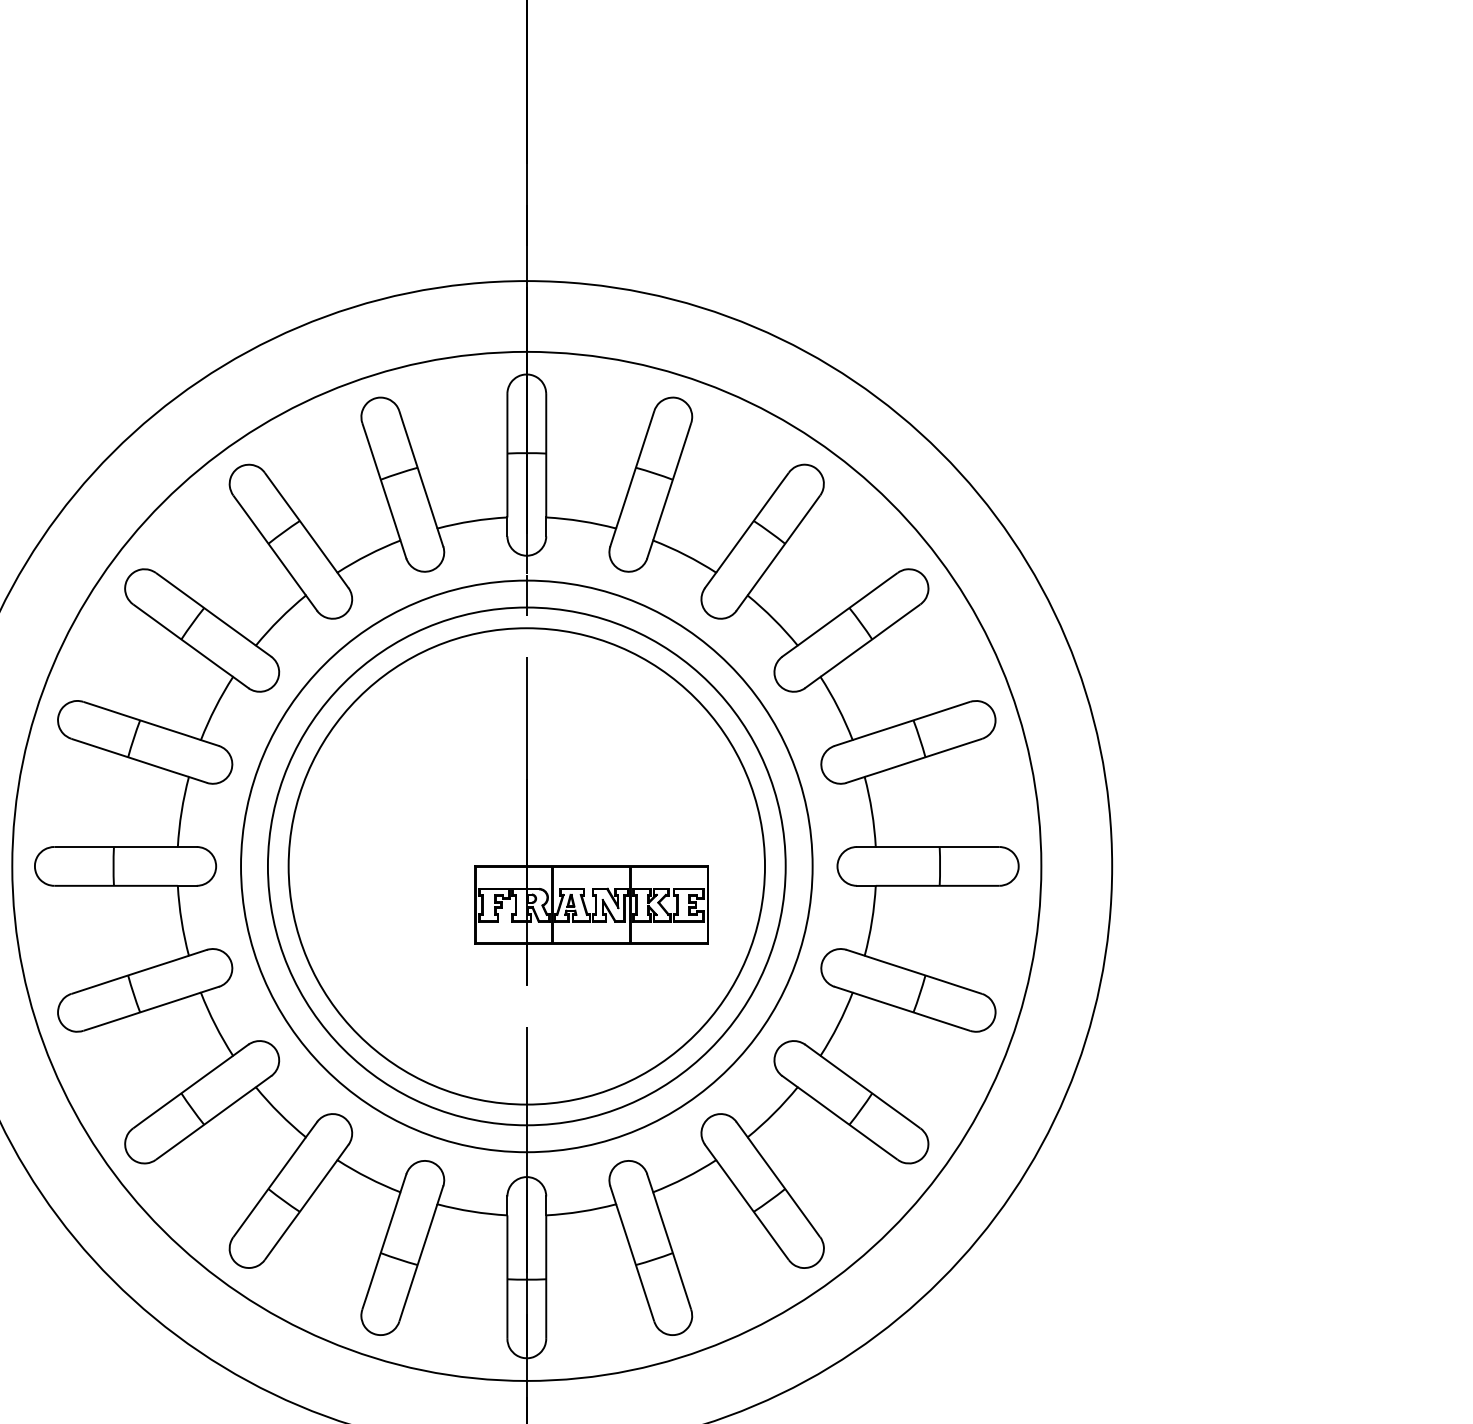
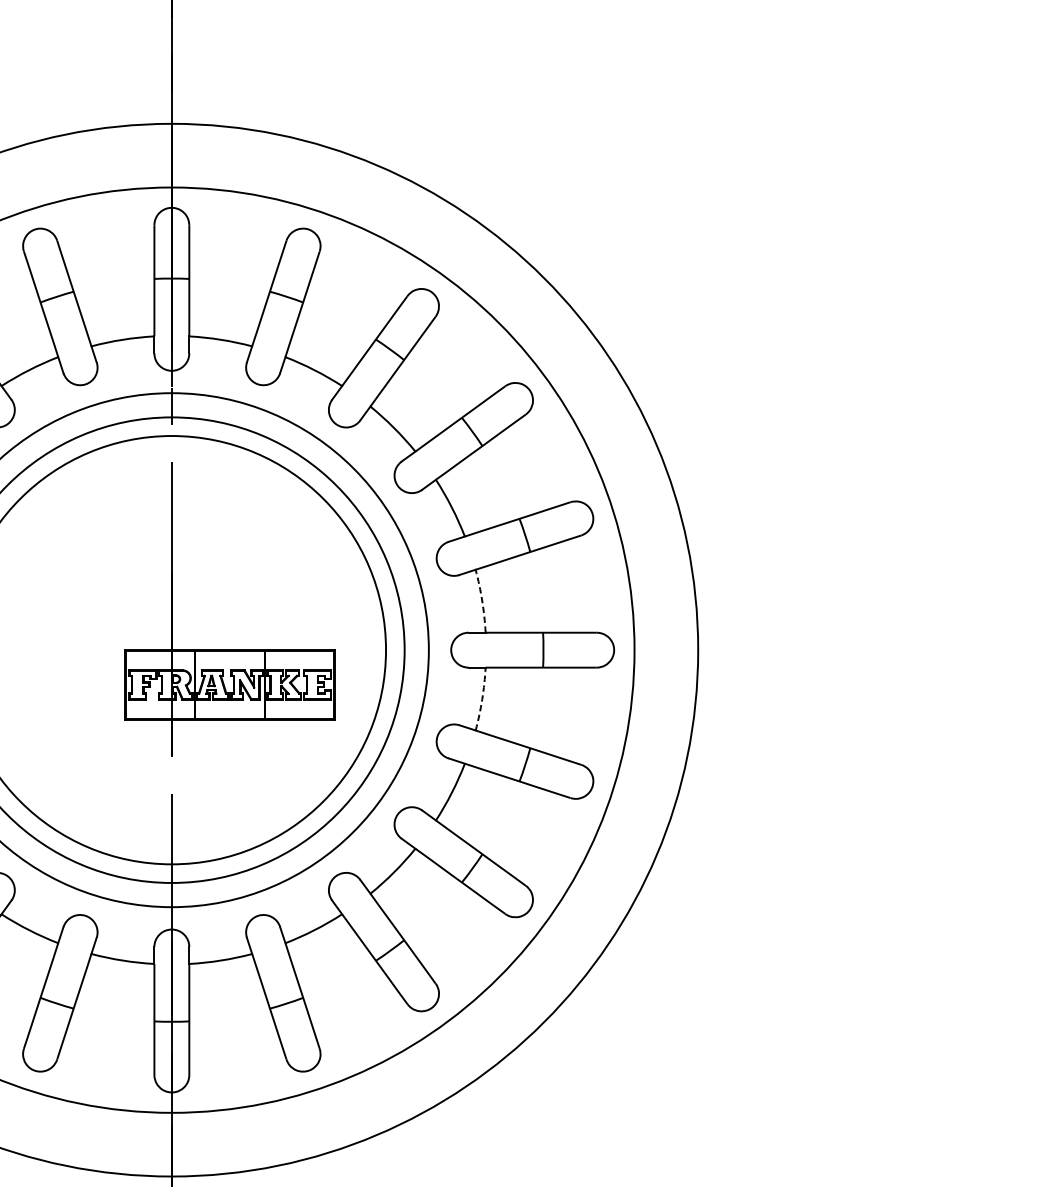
arc: (872, 811) -> (482, 600), solid -> dashed
arc: (872, 921) -> (482, 699), solid -> dashed

